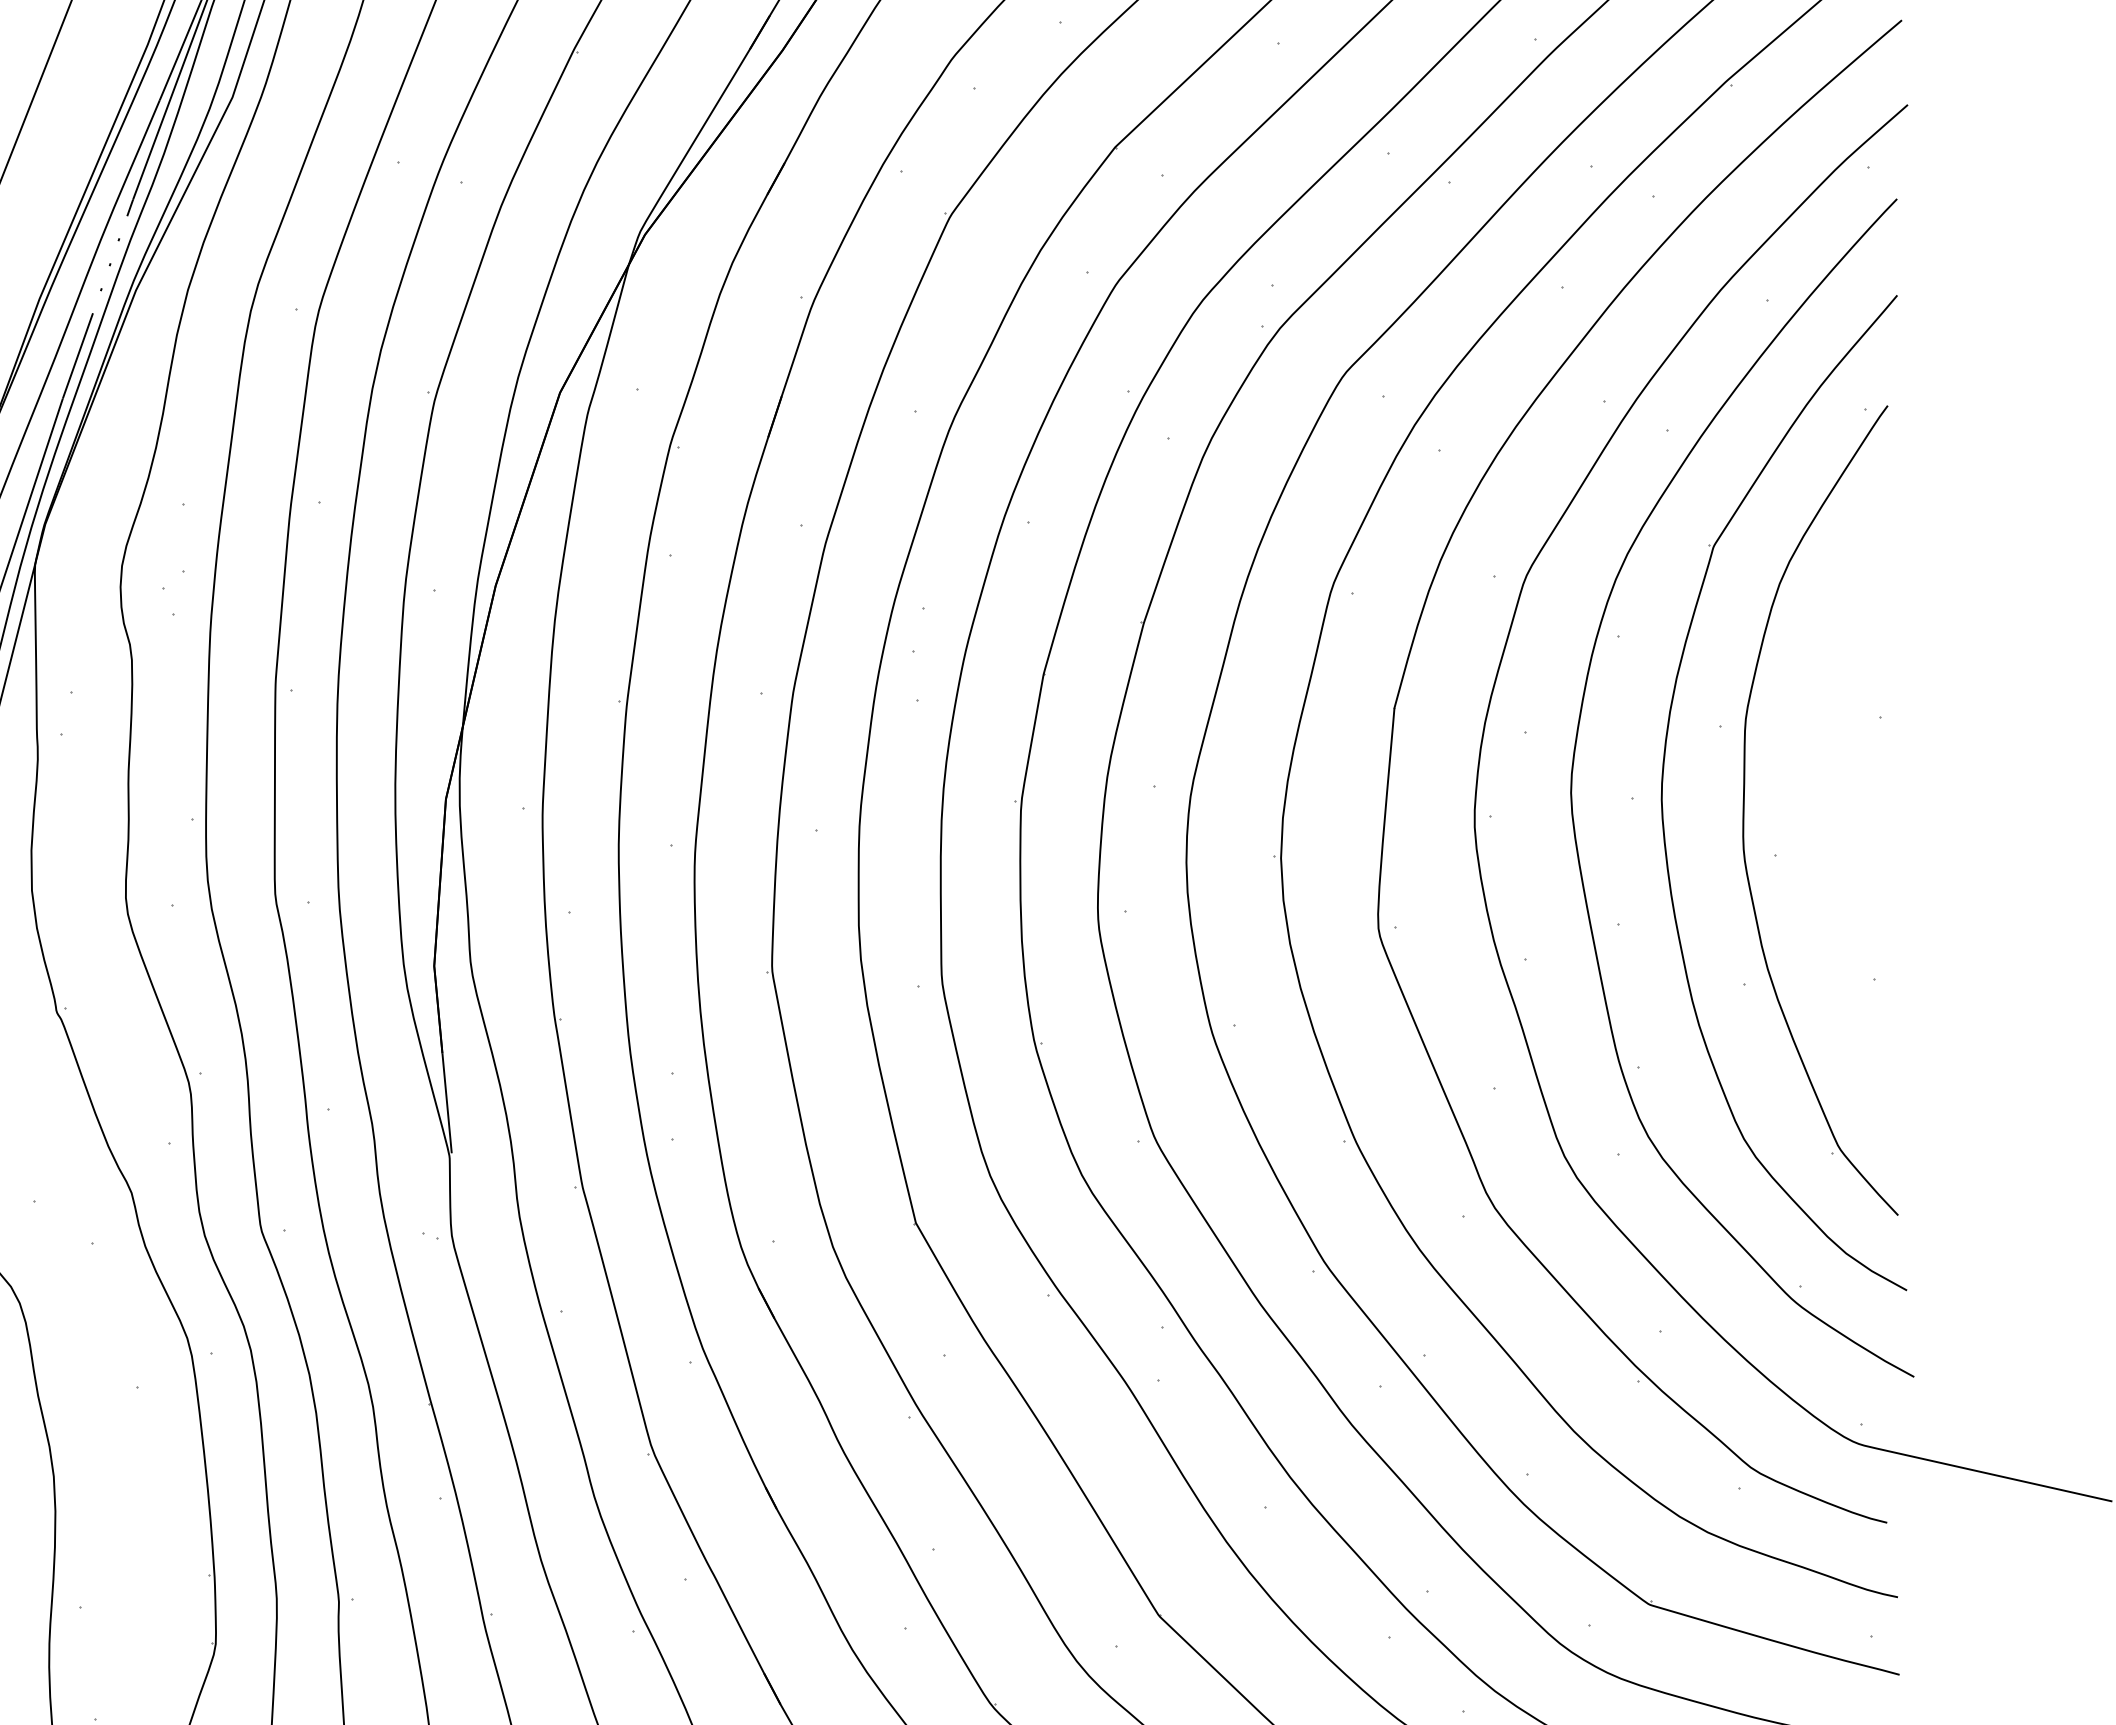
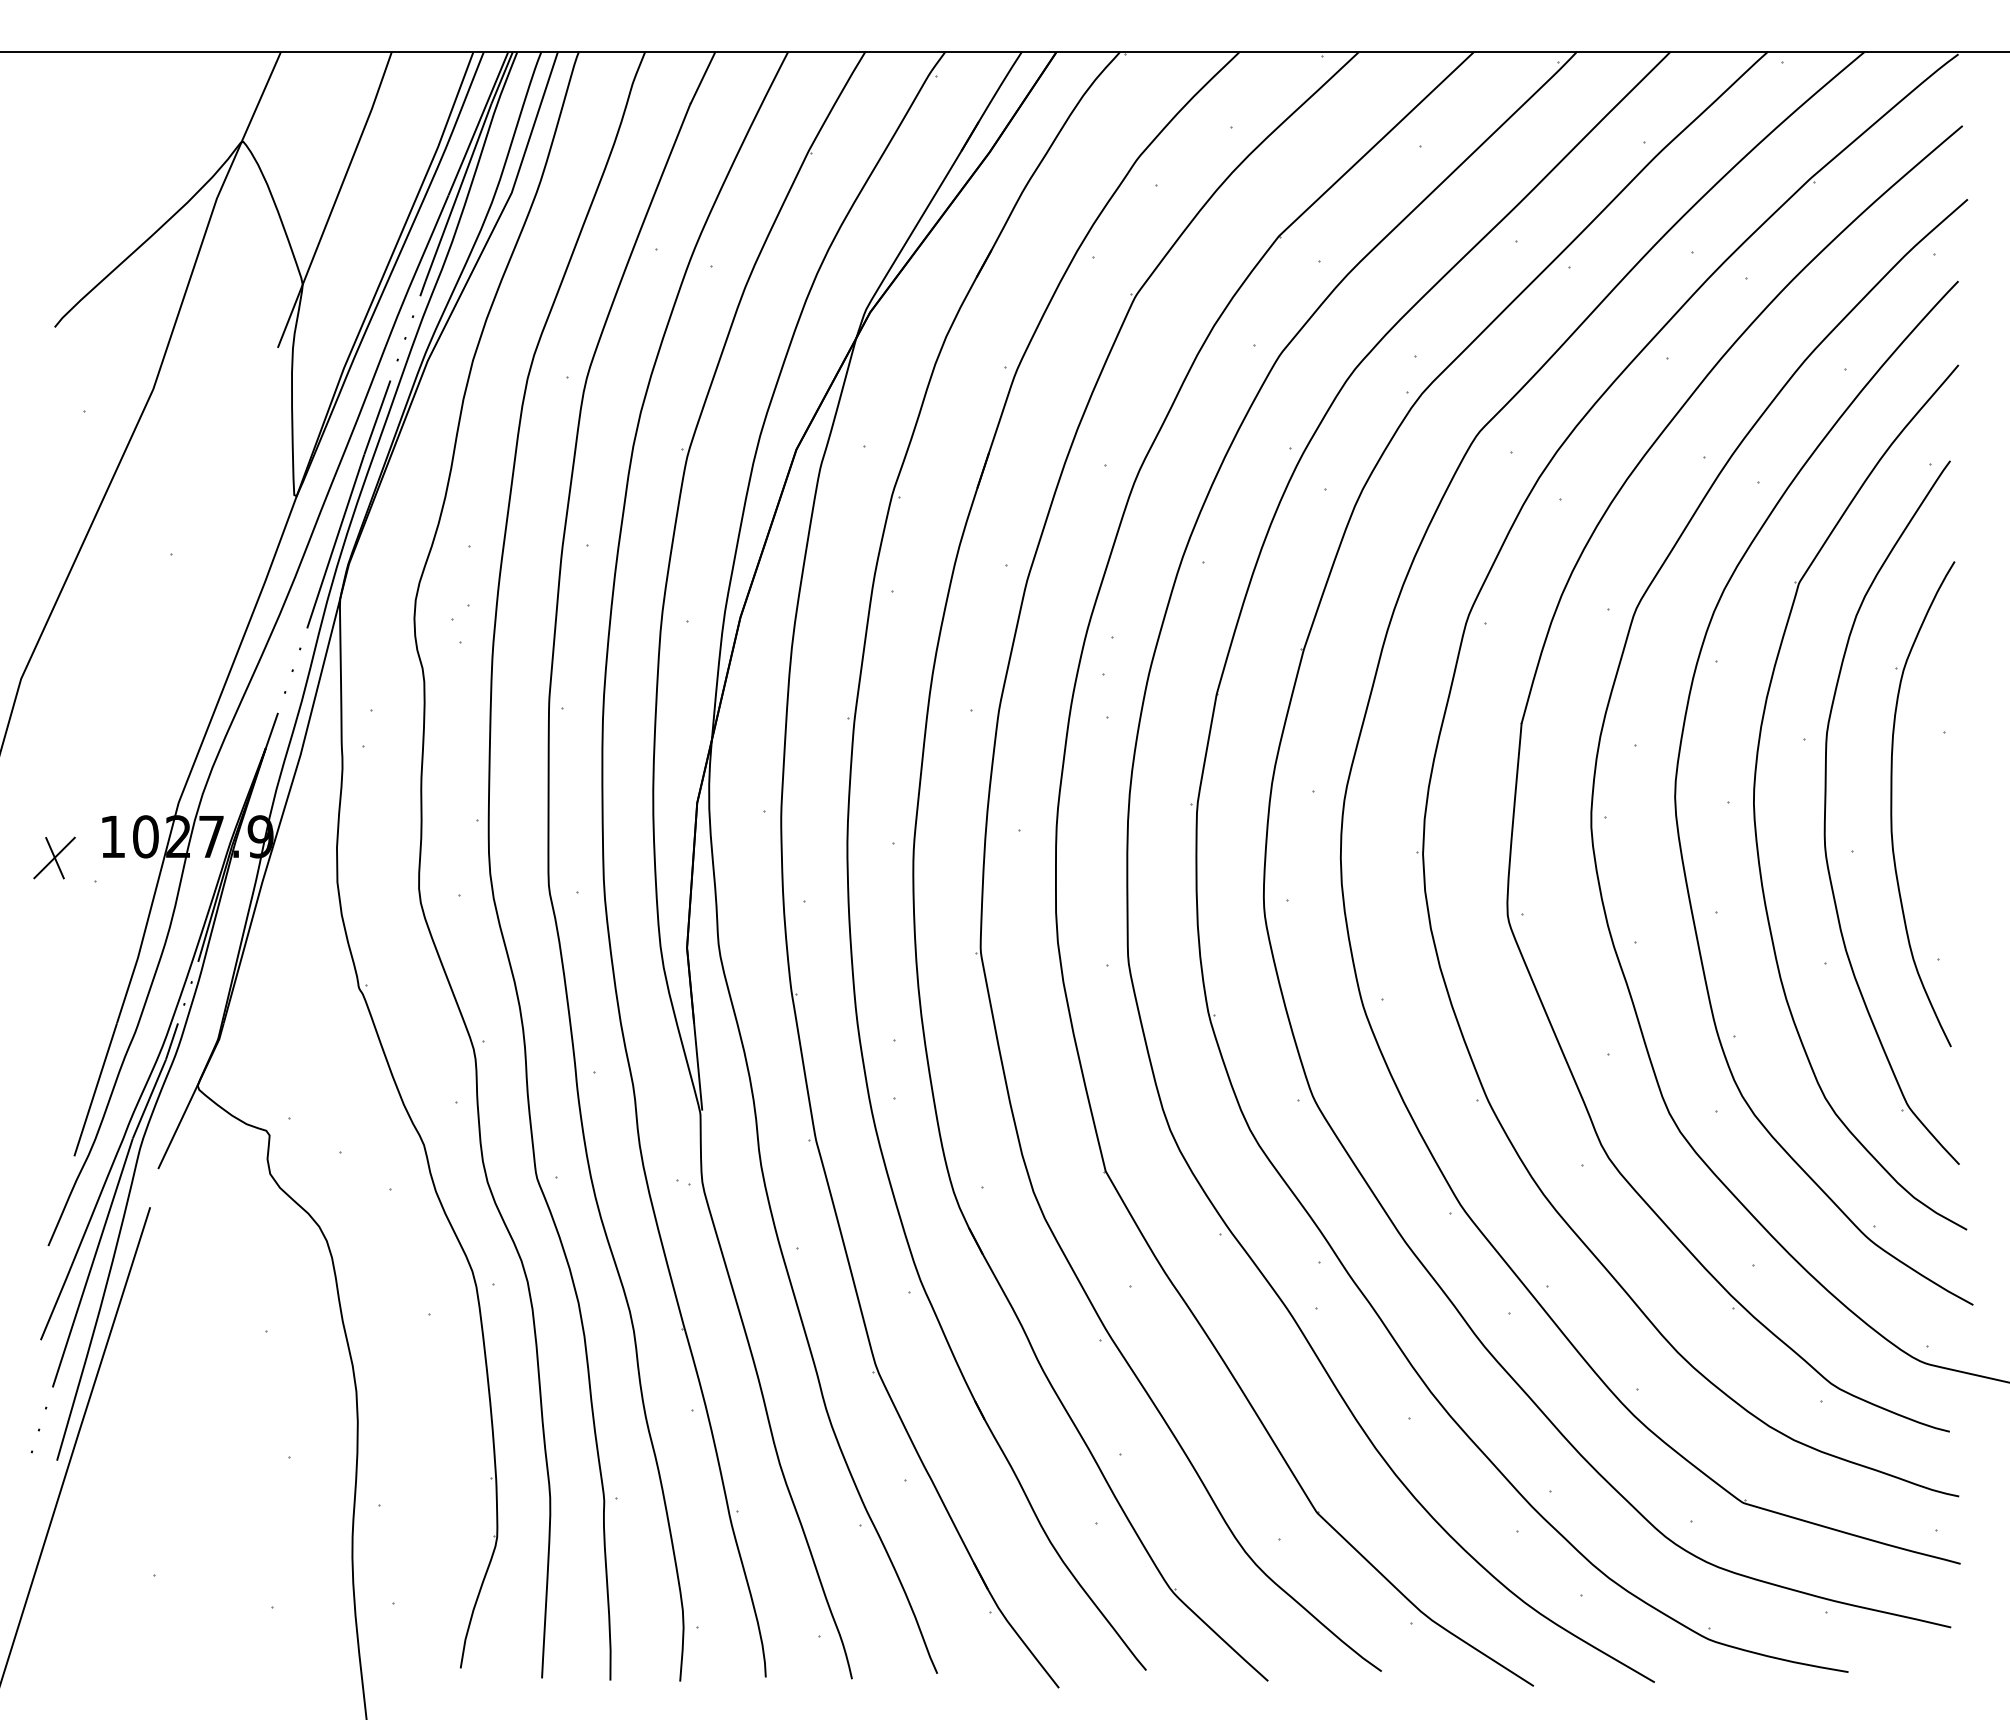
part: (1821, 801) -> (1892, 804), added

